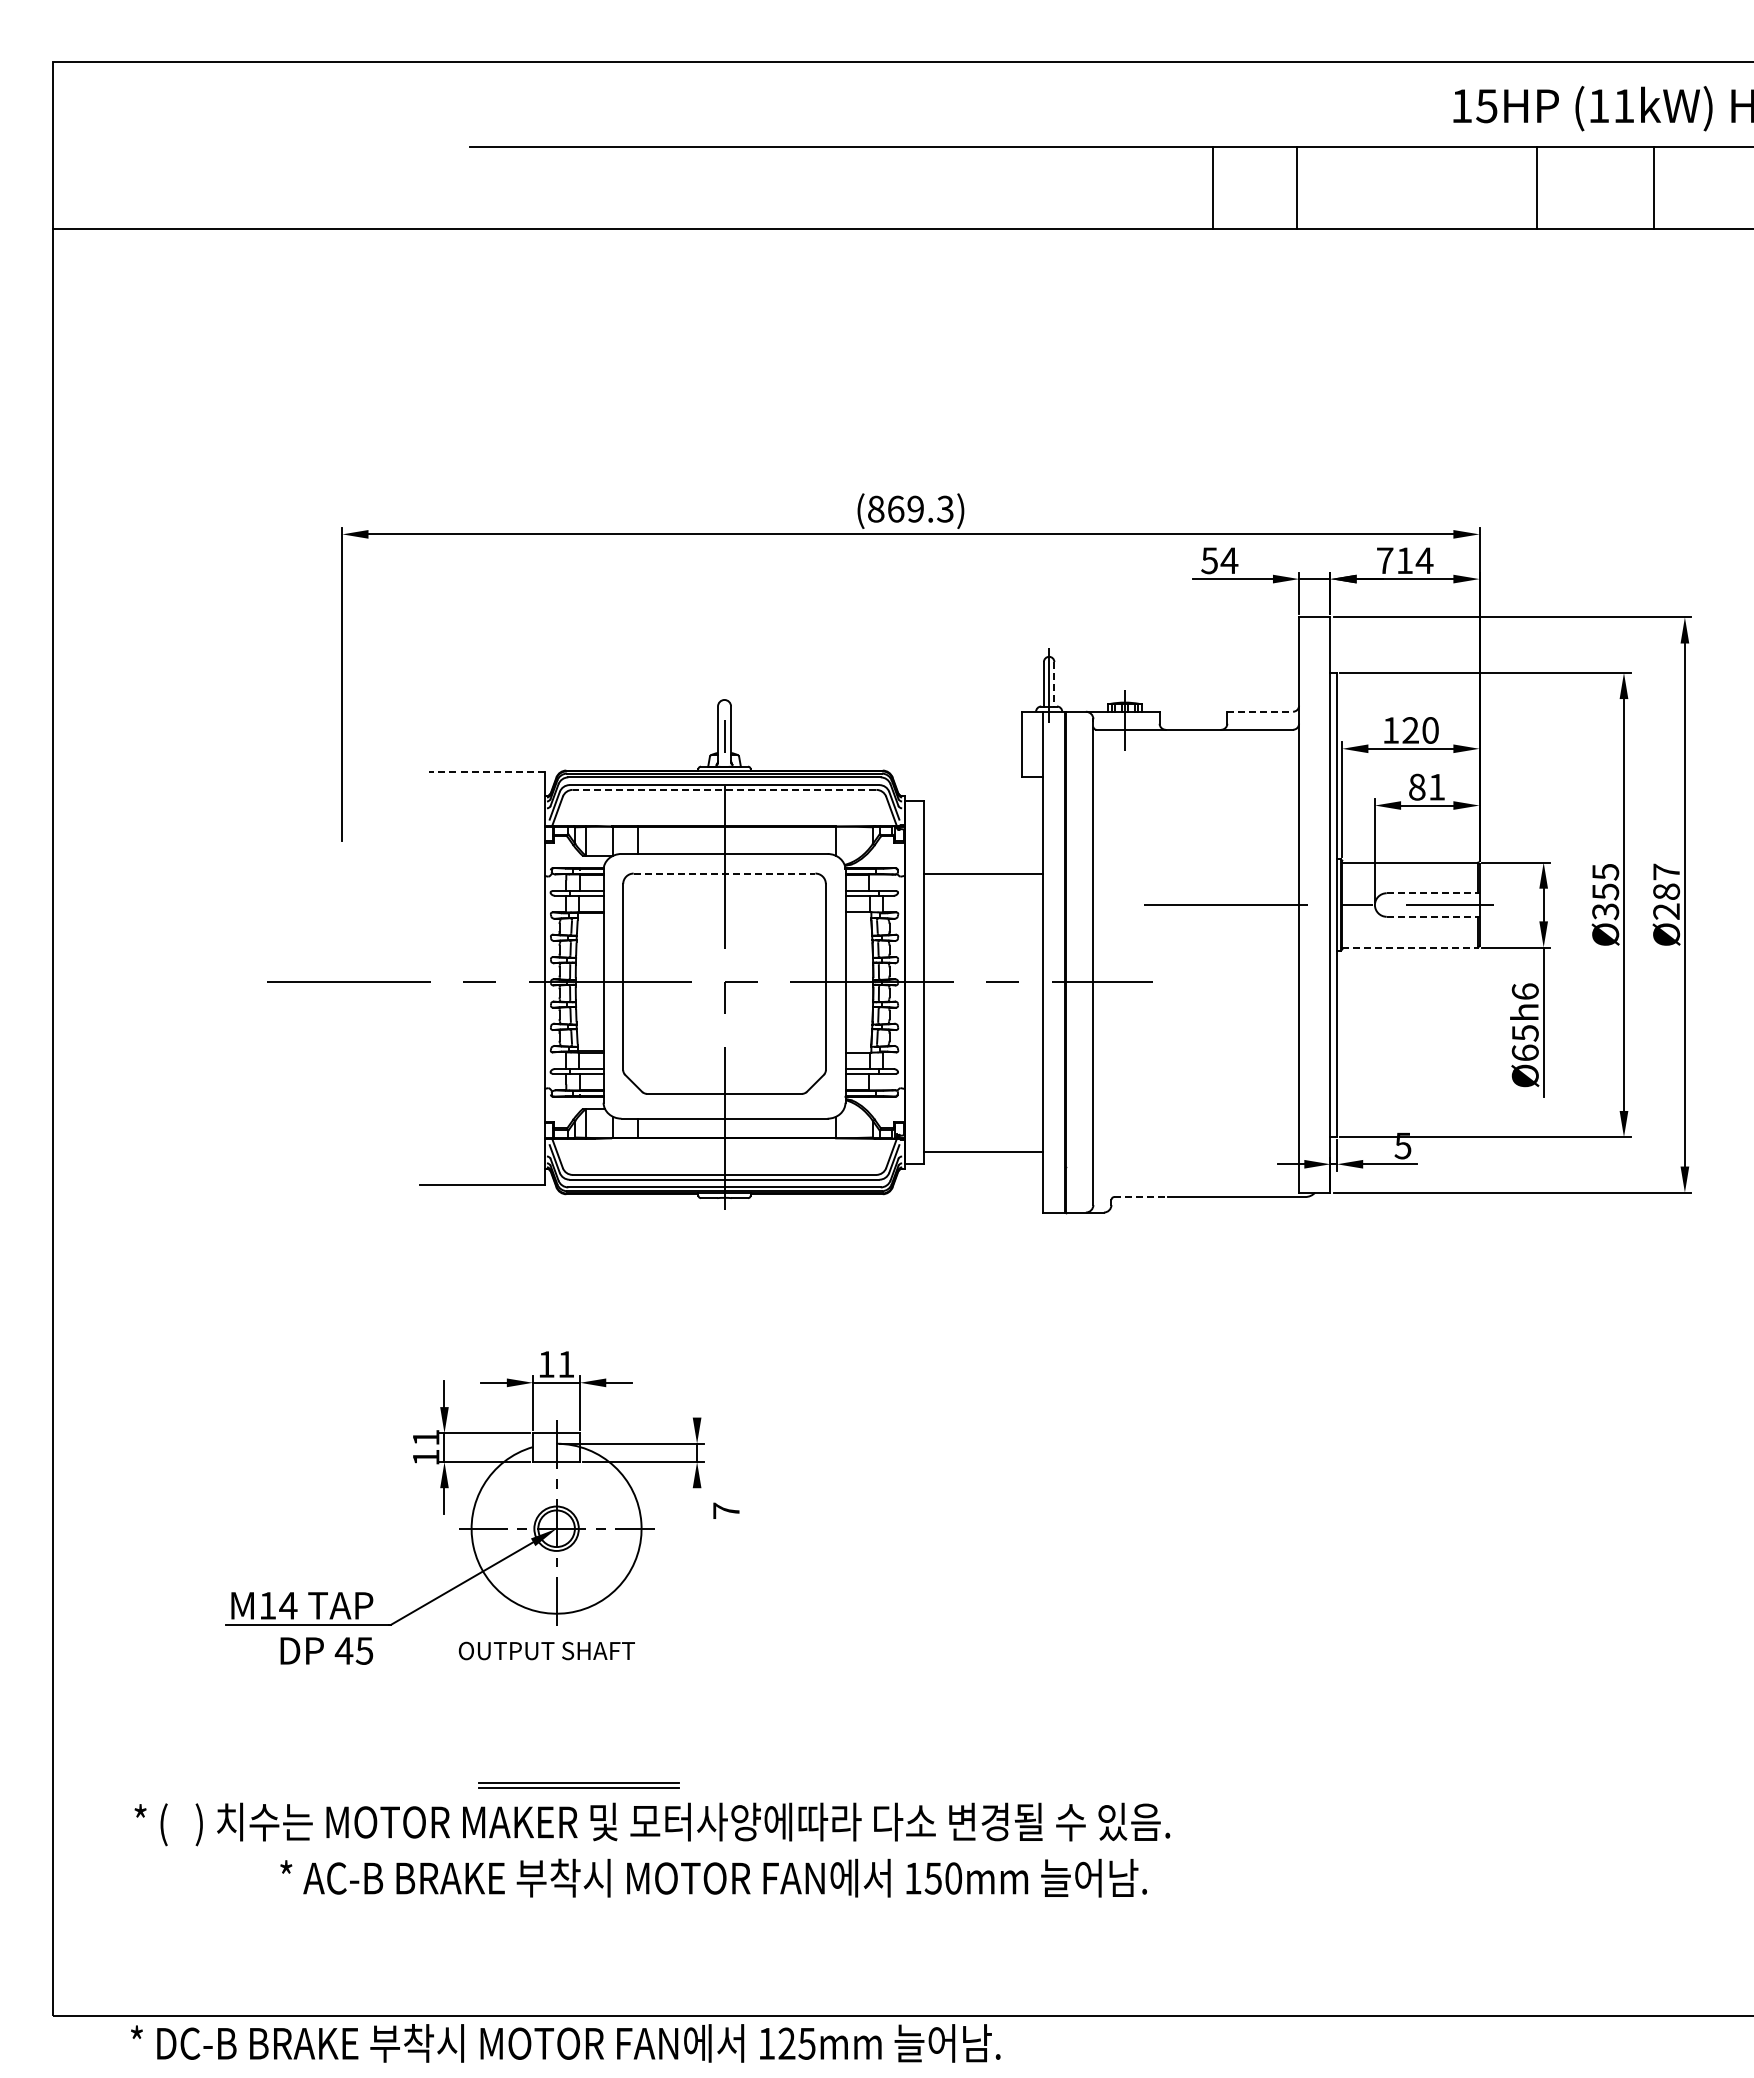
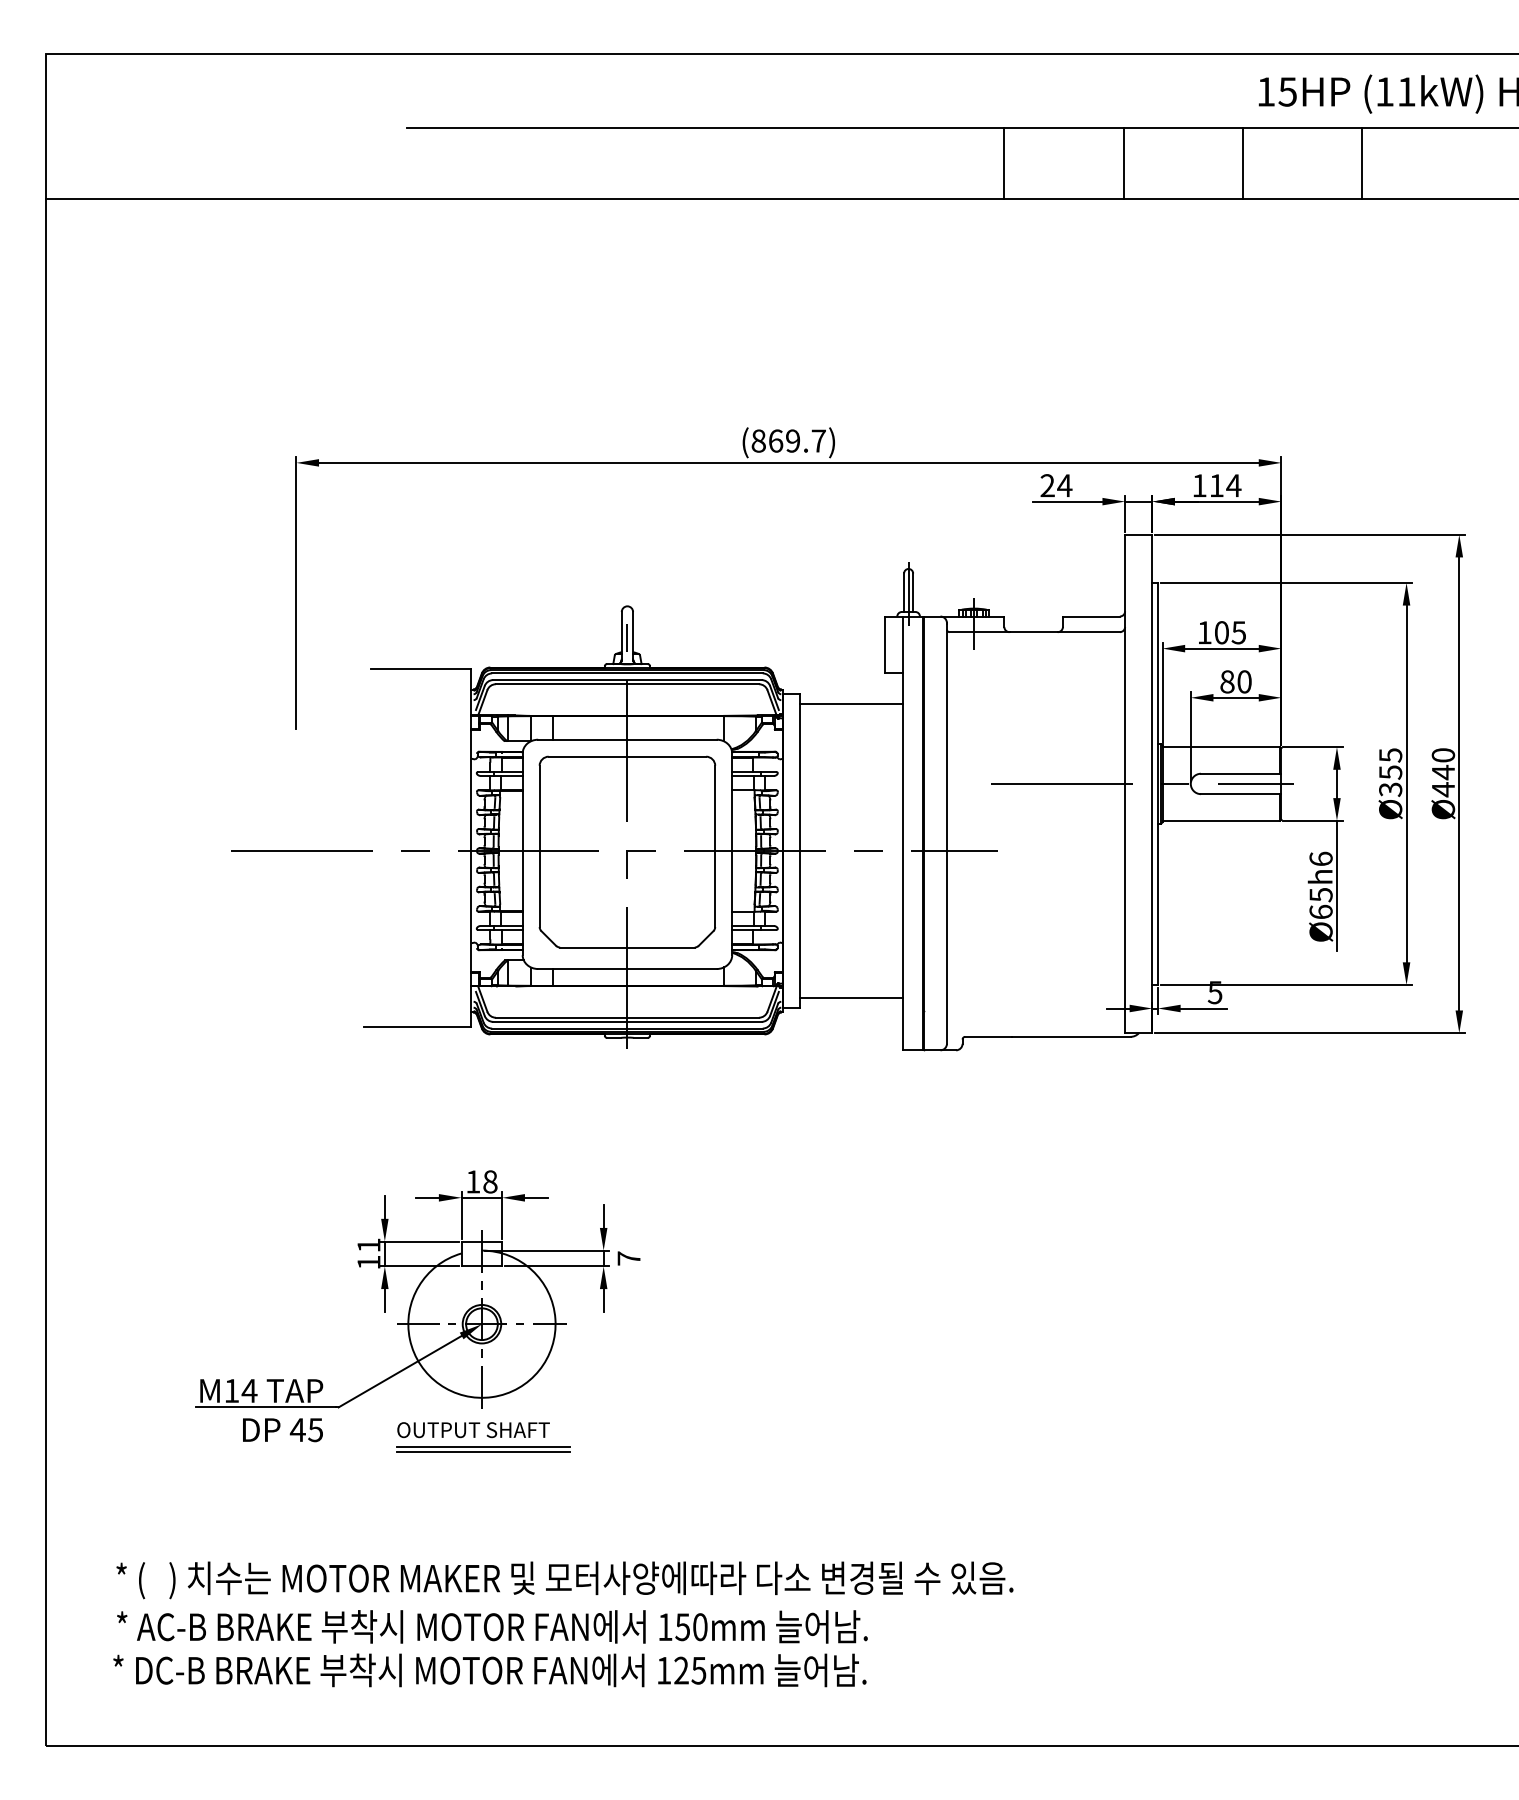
line: (1213, 188) -> (1004, 163), moved
line: (1537, 188) -> (1243, 163), moved
line: (1654, 188) -> (1362, 163), moved
text: (945, 508) -> (818, 440), (869.3) -> (869.7)
text: (1209, 560) -> (1047, 485), 54 -> 24
text: (1385, 560) -> (1199, 485), 714 -> 114
line: (1054, 684) -> (913, 592), dashed -> solid
line: (1260, 711) -> (1091, 616), dashed -> solid
text: (1420, 730) -> (1230, 632), 120 -> 105
line: (486, 772) -> (421, 669), dashed -> solid
text: (1437, 786) -> (1245, 681), 81 -> 80
line: (724, 789) -> (627, 683), dashed -> solid
line: (724, 873) -> (627, 756), dashed -> solid
line: (983, 874) -> (851, 703), moved
text: (1666, 891) -> (1443, 772), Ø287 -> Ø440
line: (1433, 893) -> (1241, 773), dashed -> solid
line: (1433, 916) -> (1241, 793), dashed -> solid
line: (1410, 947) -> (1221, 820), dashed -> solid
line: (1141, 1197) -> (988, 1037), dashed -> solid
text: (566, 1364) -> (490, 1181), 11 -> 18
line: (697, 1404) -> (604, 1216), added
line: (697, 1501) -> (604, 1300), added
text: (726, 1510) -> (629, 1258), moved
part: (578, 1785) -> (482, 1449), moved
text: (713, 1877) -> (492, 1626), moved
text: (565, 2043) -> (489, 1670), moved

